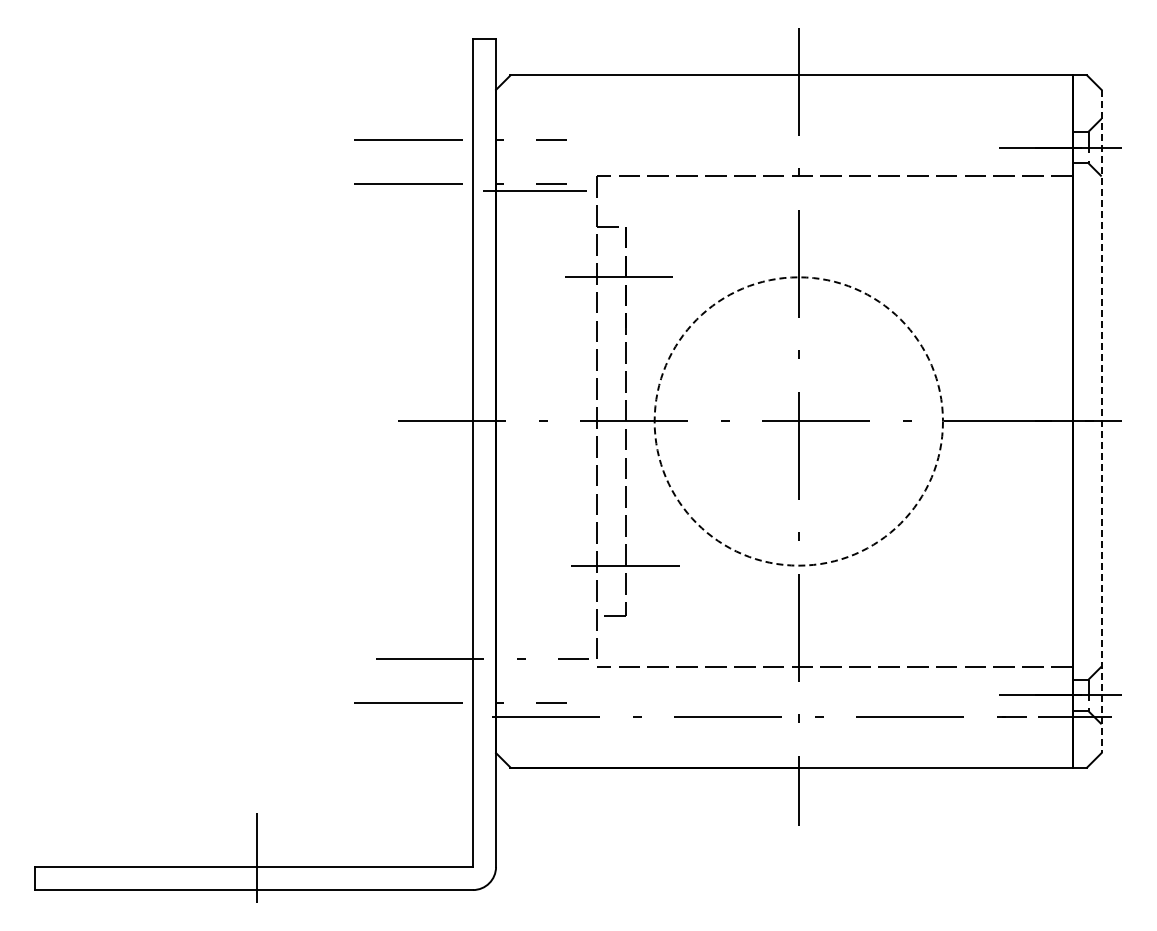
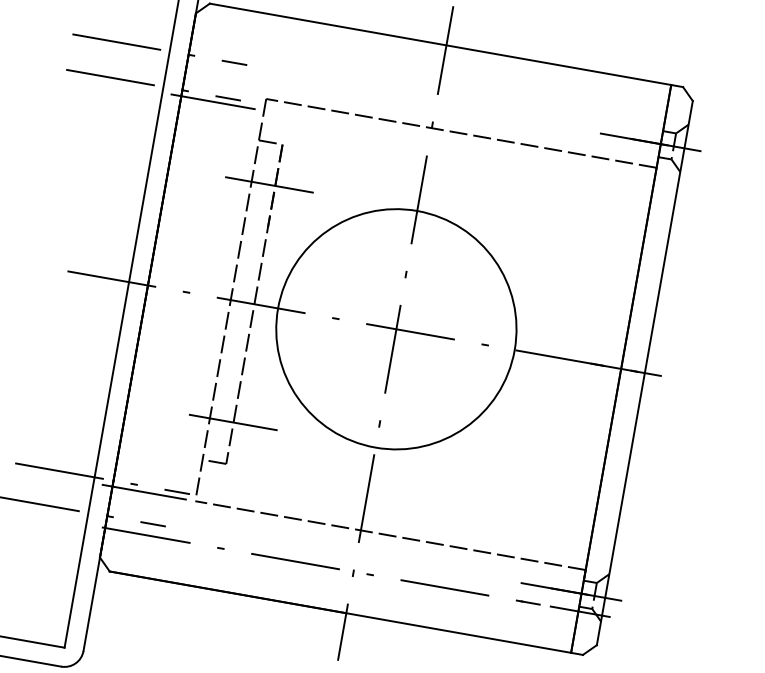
circle: (798, 421) -> (396, 329), dashed -> solid
line: (1101, 421) -> (644, 373), dashed -> solid
line: (534, 666) -> (144, 492), added

